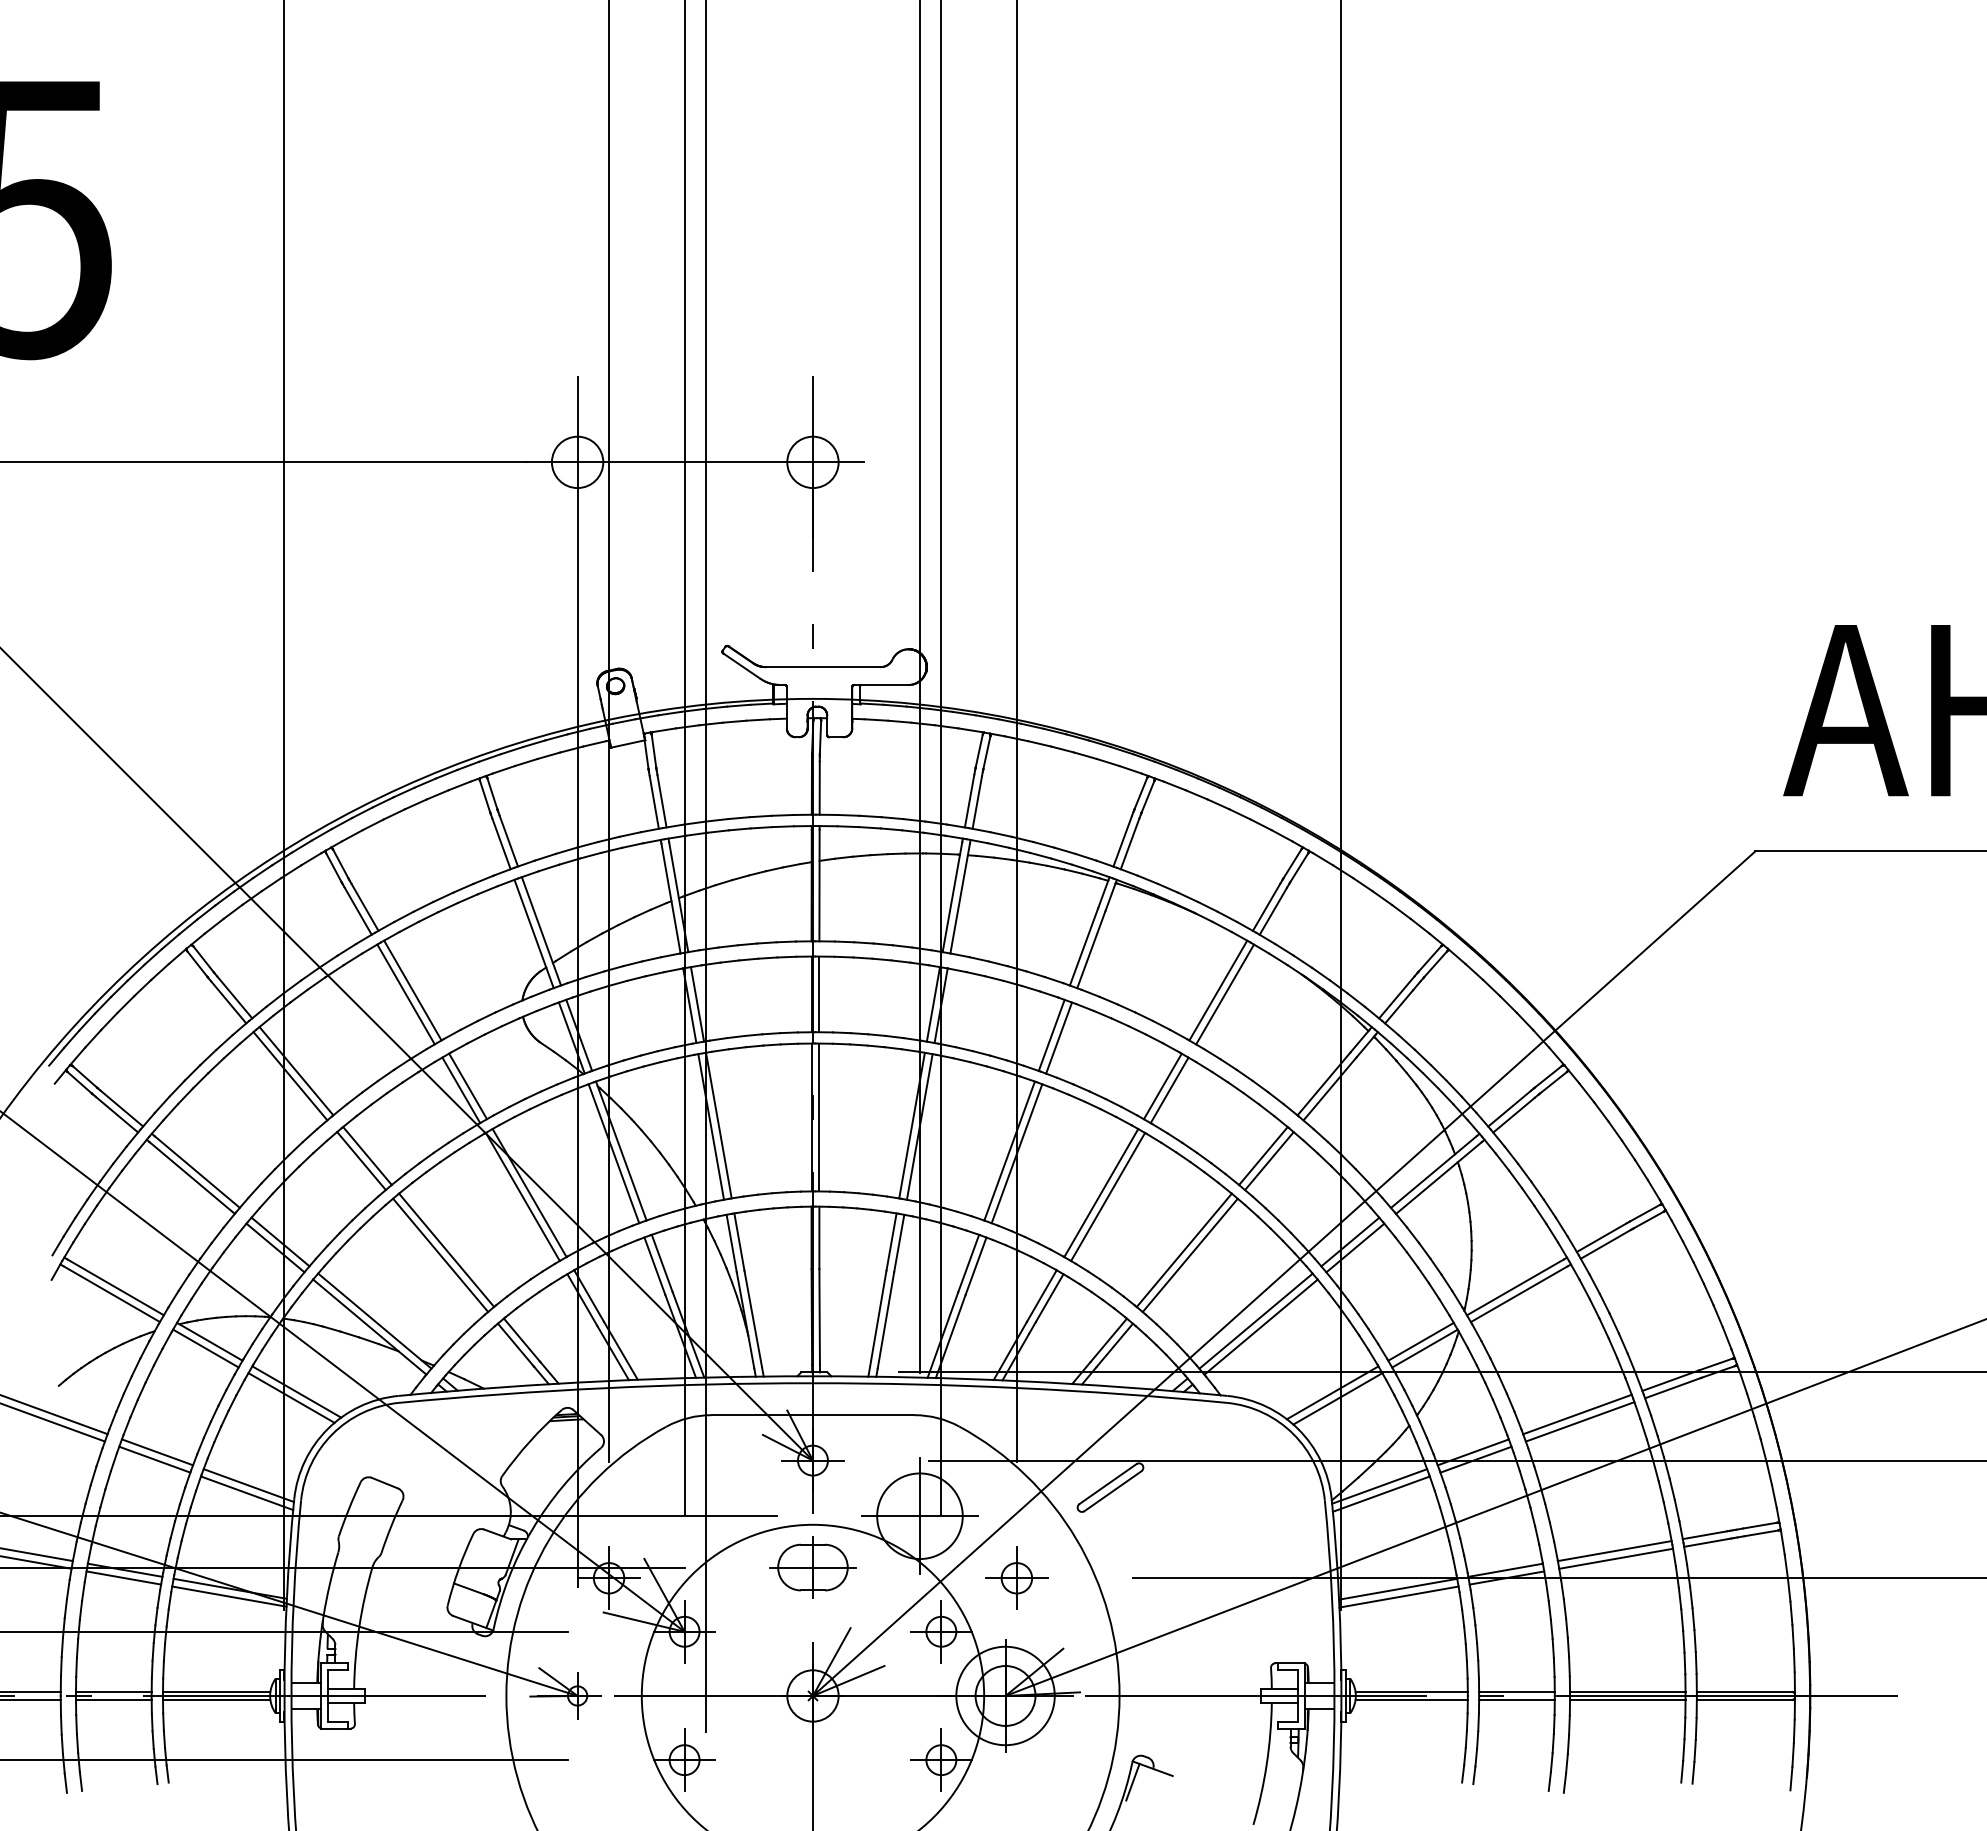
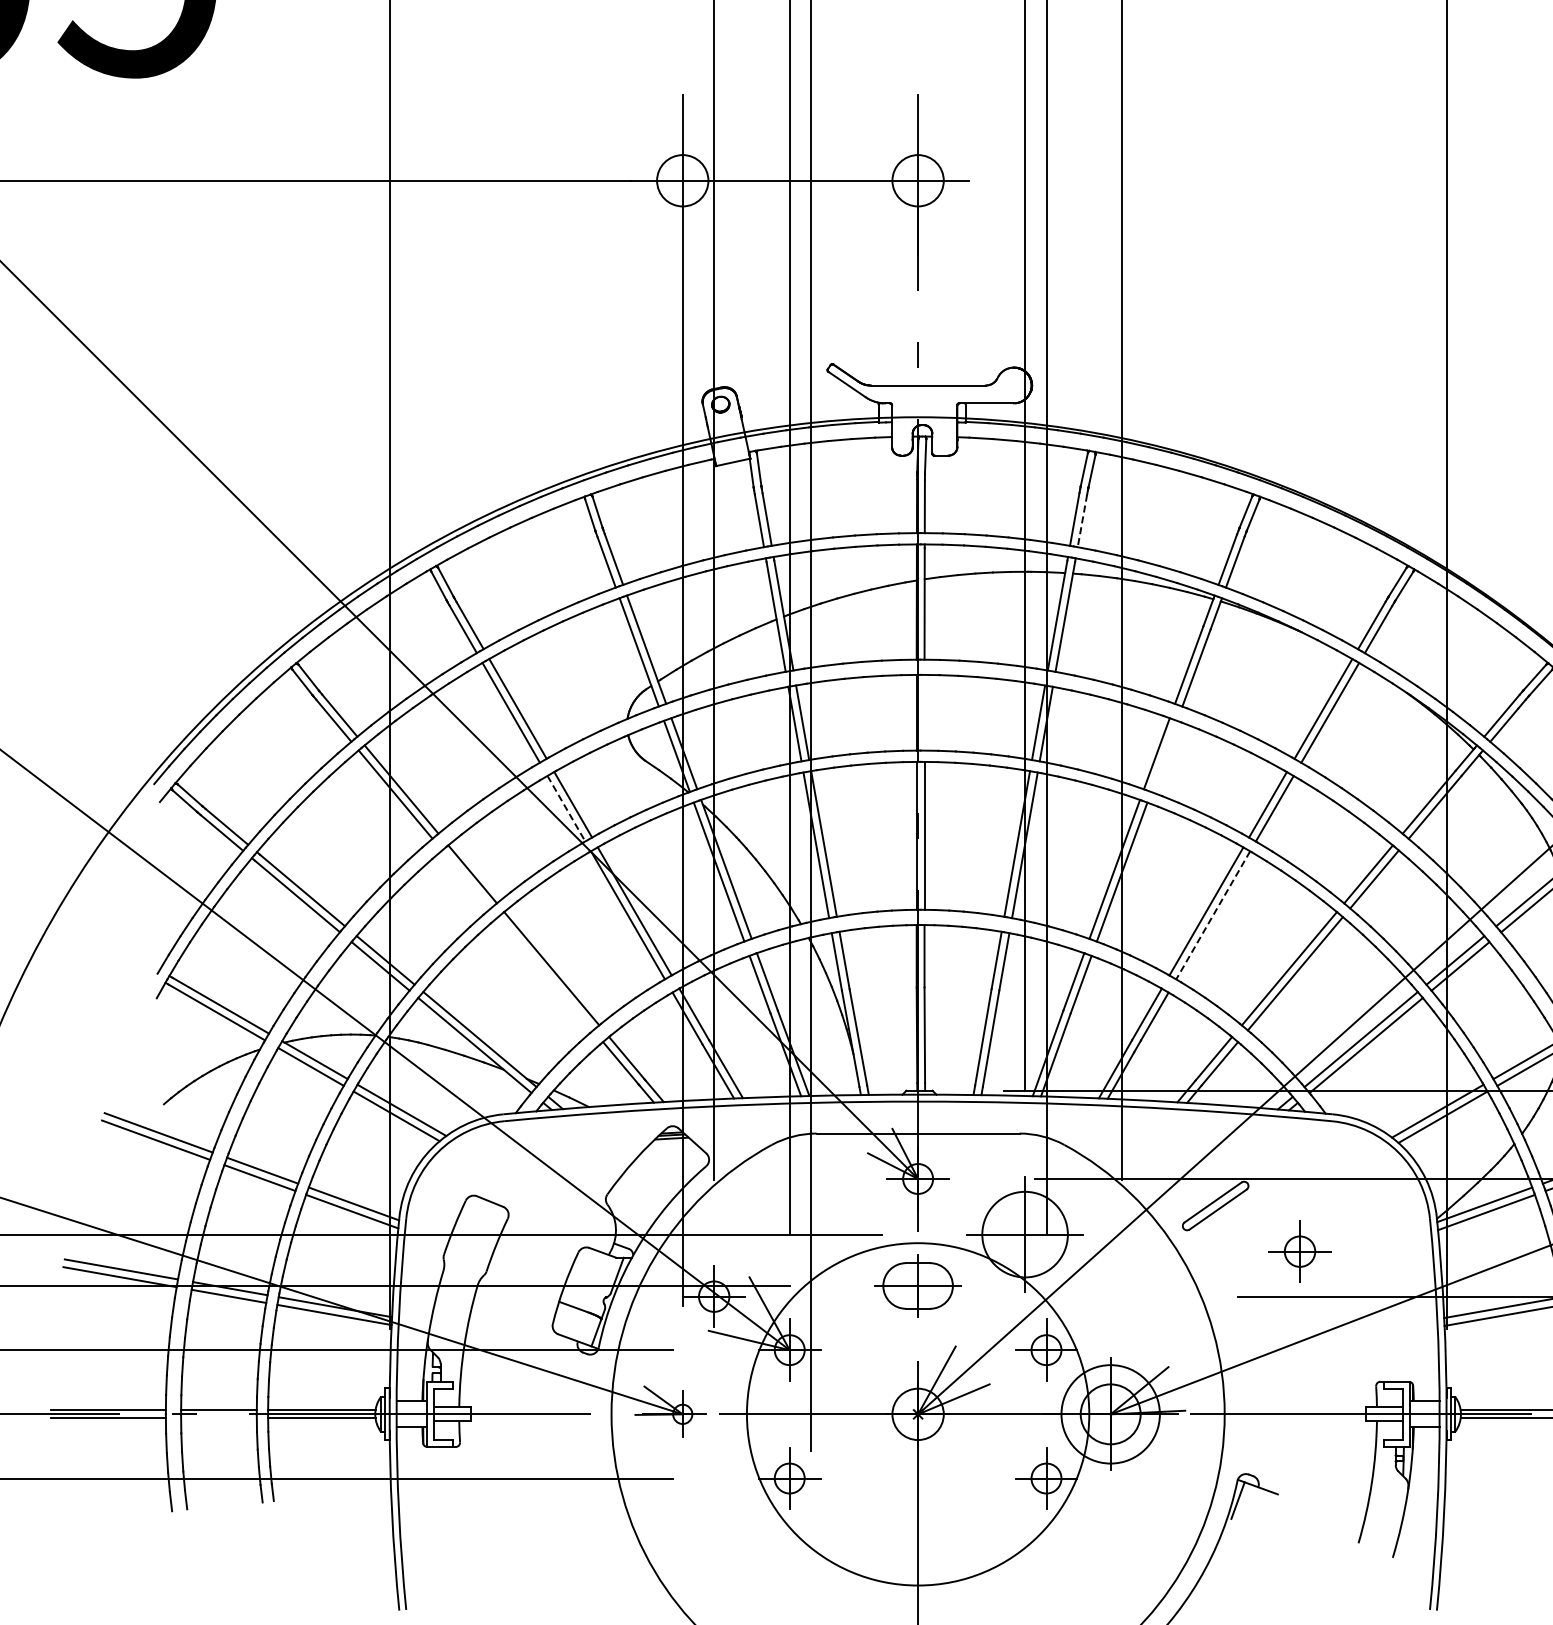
line: (977, 802) -> (1082, 520), solid -> dashed
line: (819, 994) -> (924, 712), removed
line: (1059, 1037) -> (1164, 755), removed
line: (461, 1090) -> (566, 808), solid -> dashed
line: (361, 1161) -> (466, 879), removed
line: (1108, 1196) -> (1213, 914), solid -> dashed
line: (440, 1254) -> (545, 972), removed
part: (1016, 1577) -> (1299, 1250), moved
line: (113, 1699) -> (218, 1417), removed

